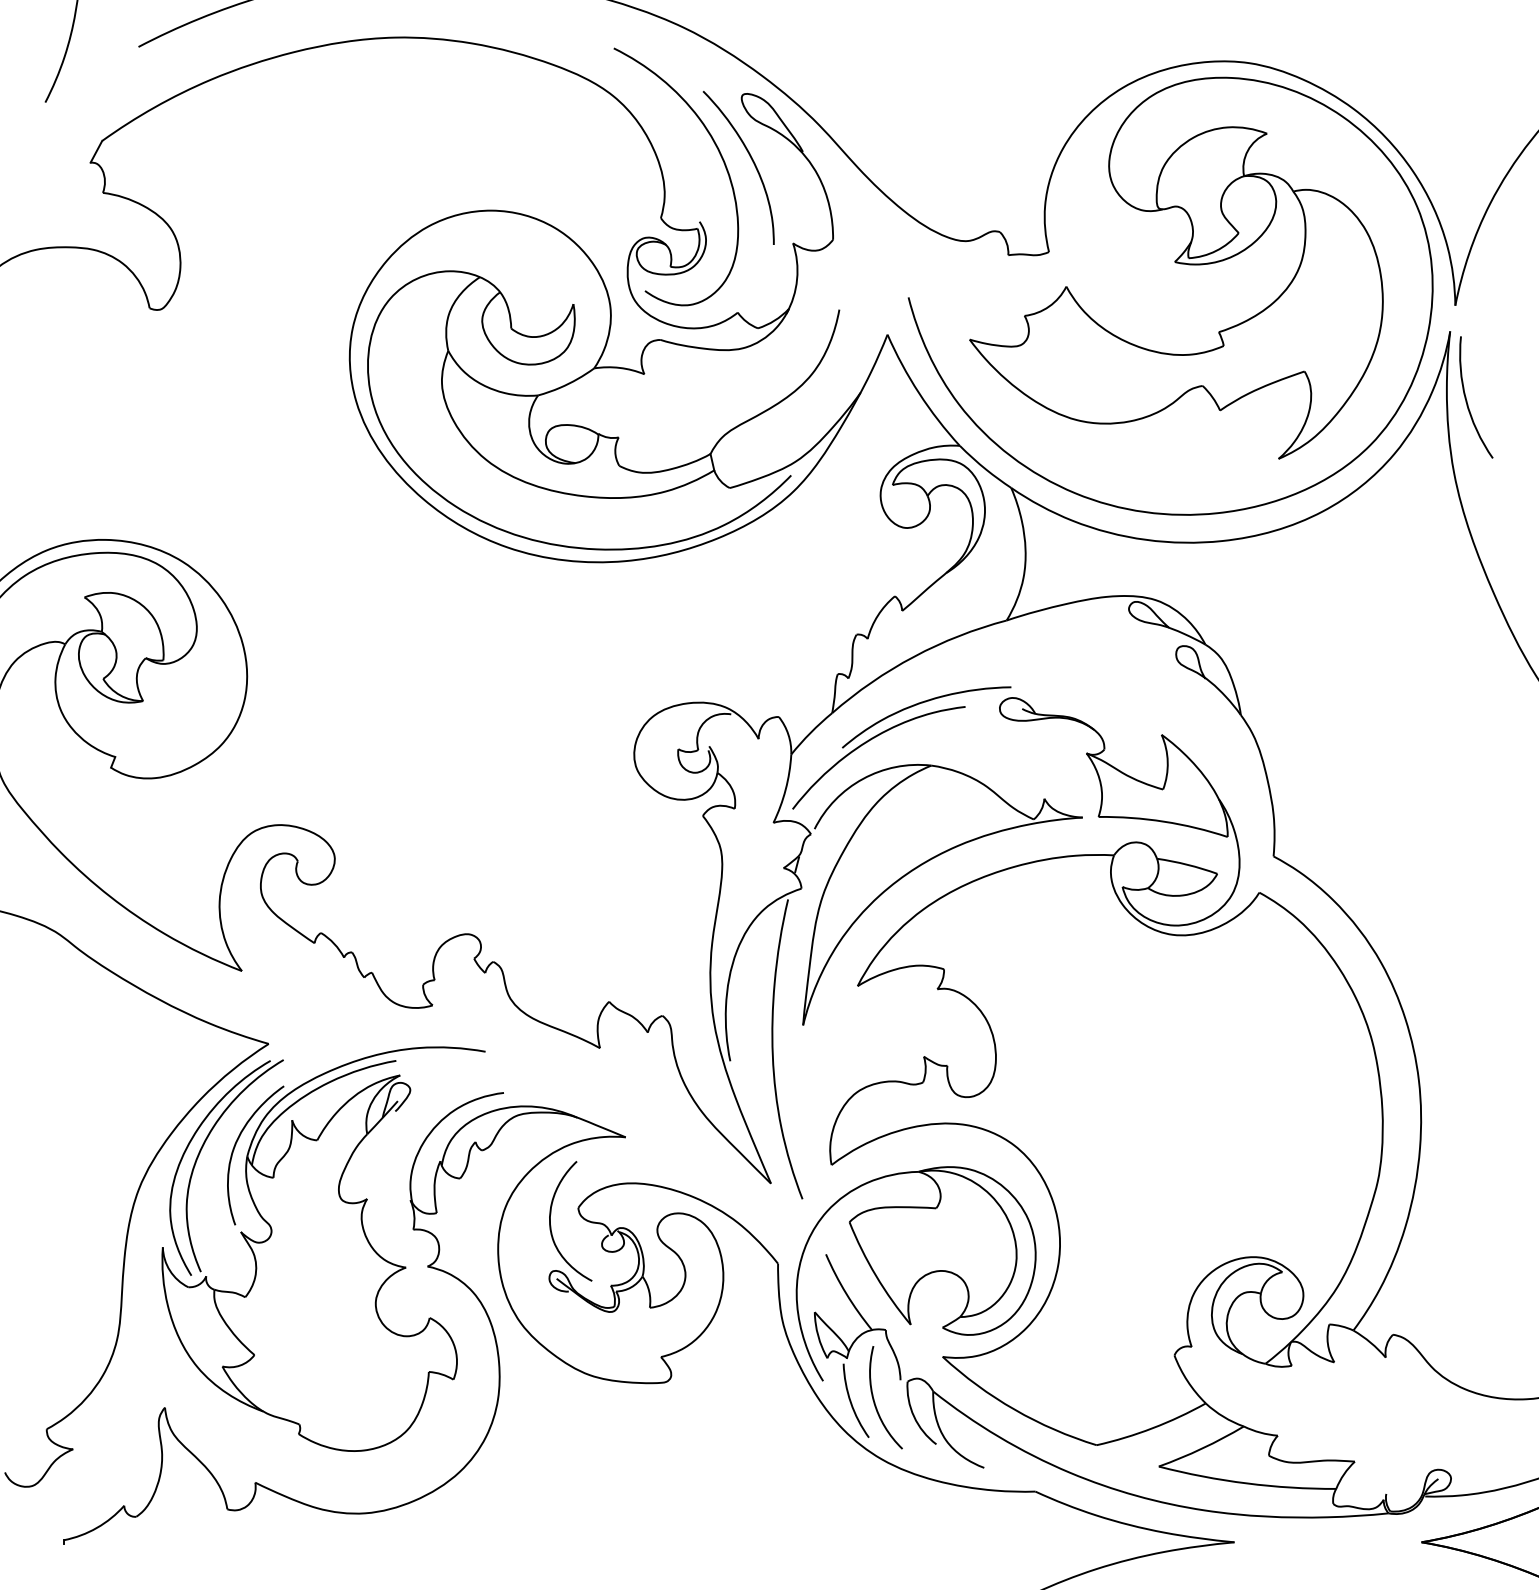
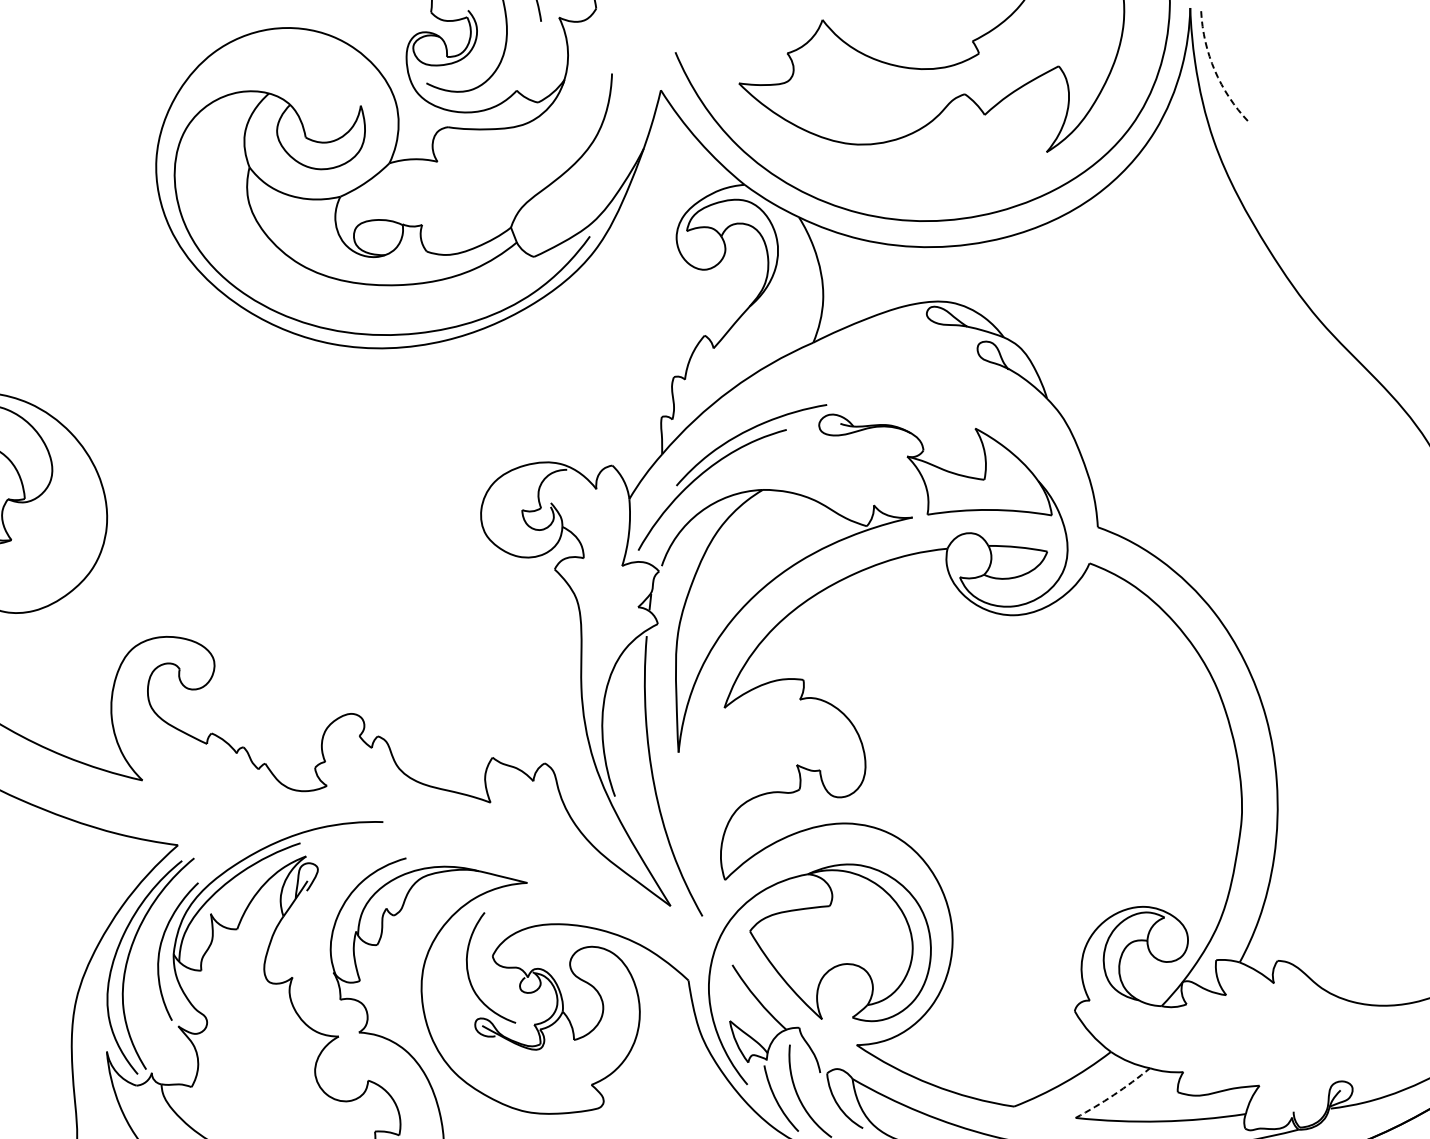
arc: (1466, 400) -> (1215, 70), solid -> dashed
arc: (1202, 1448) -> (1114, 1094), solid -> dashed

